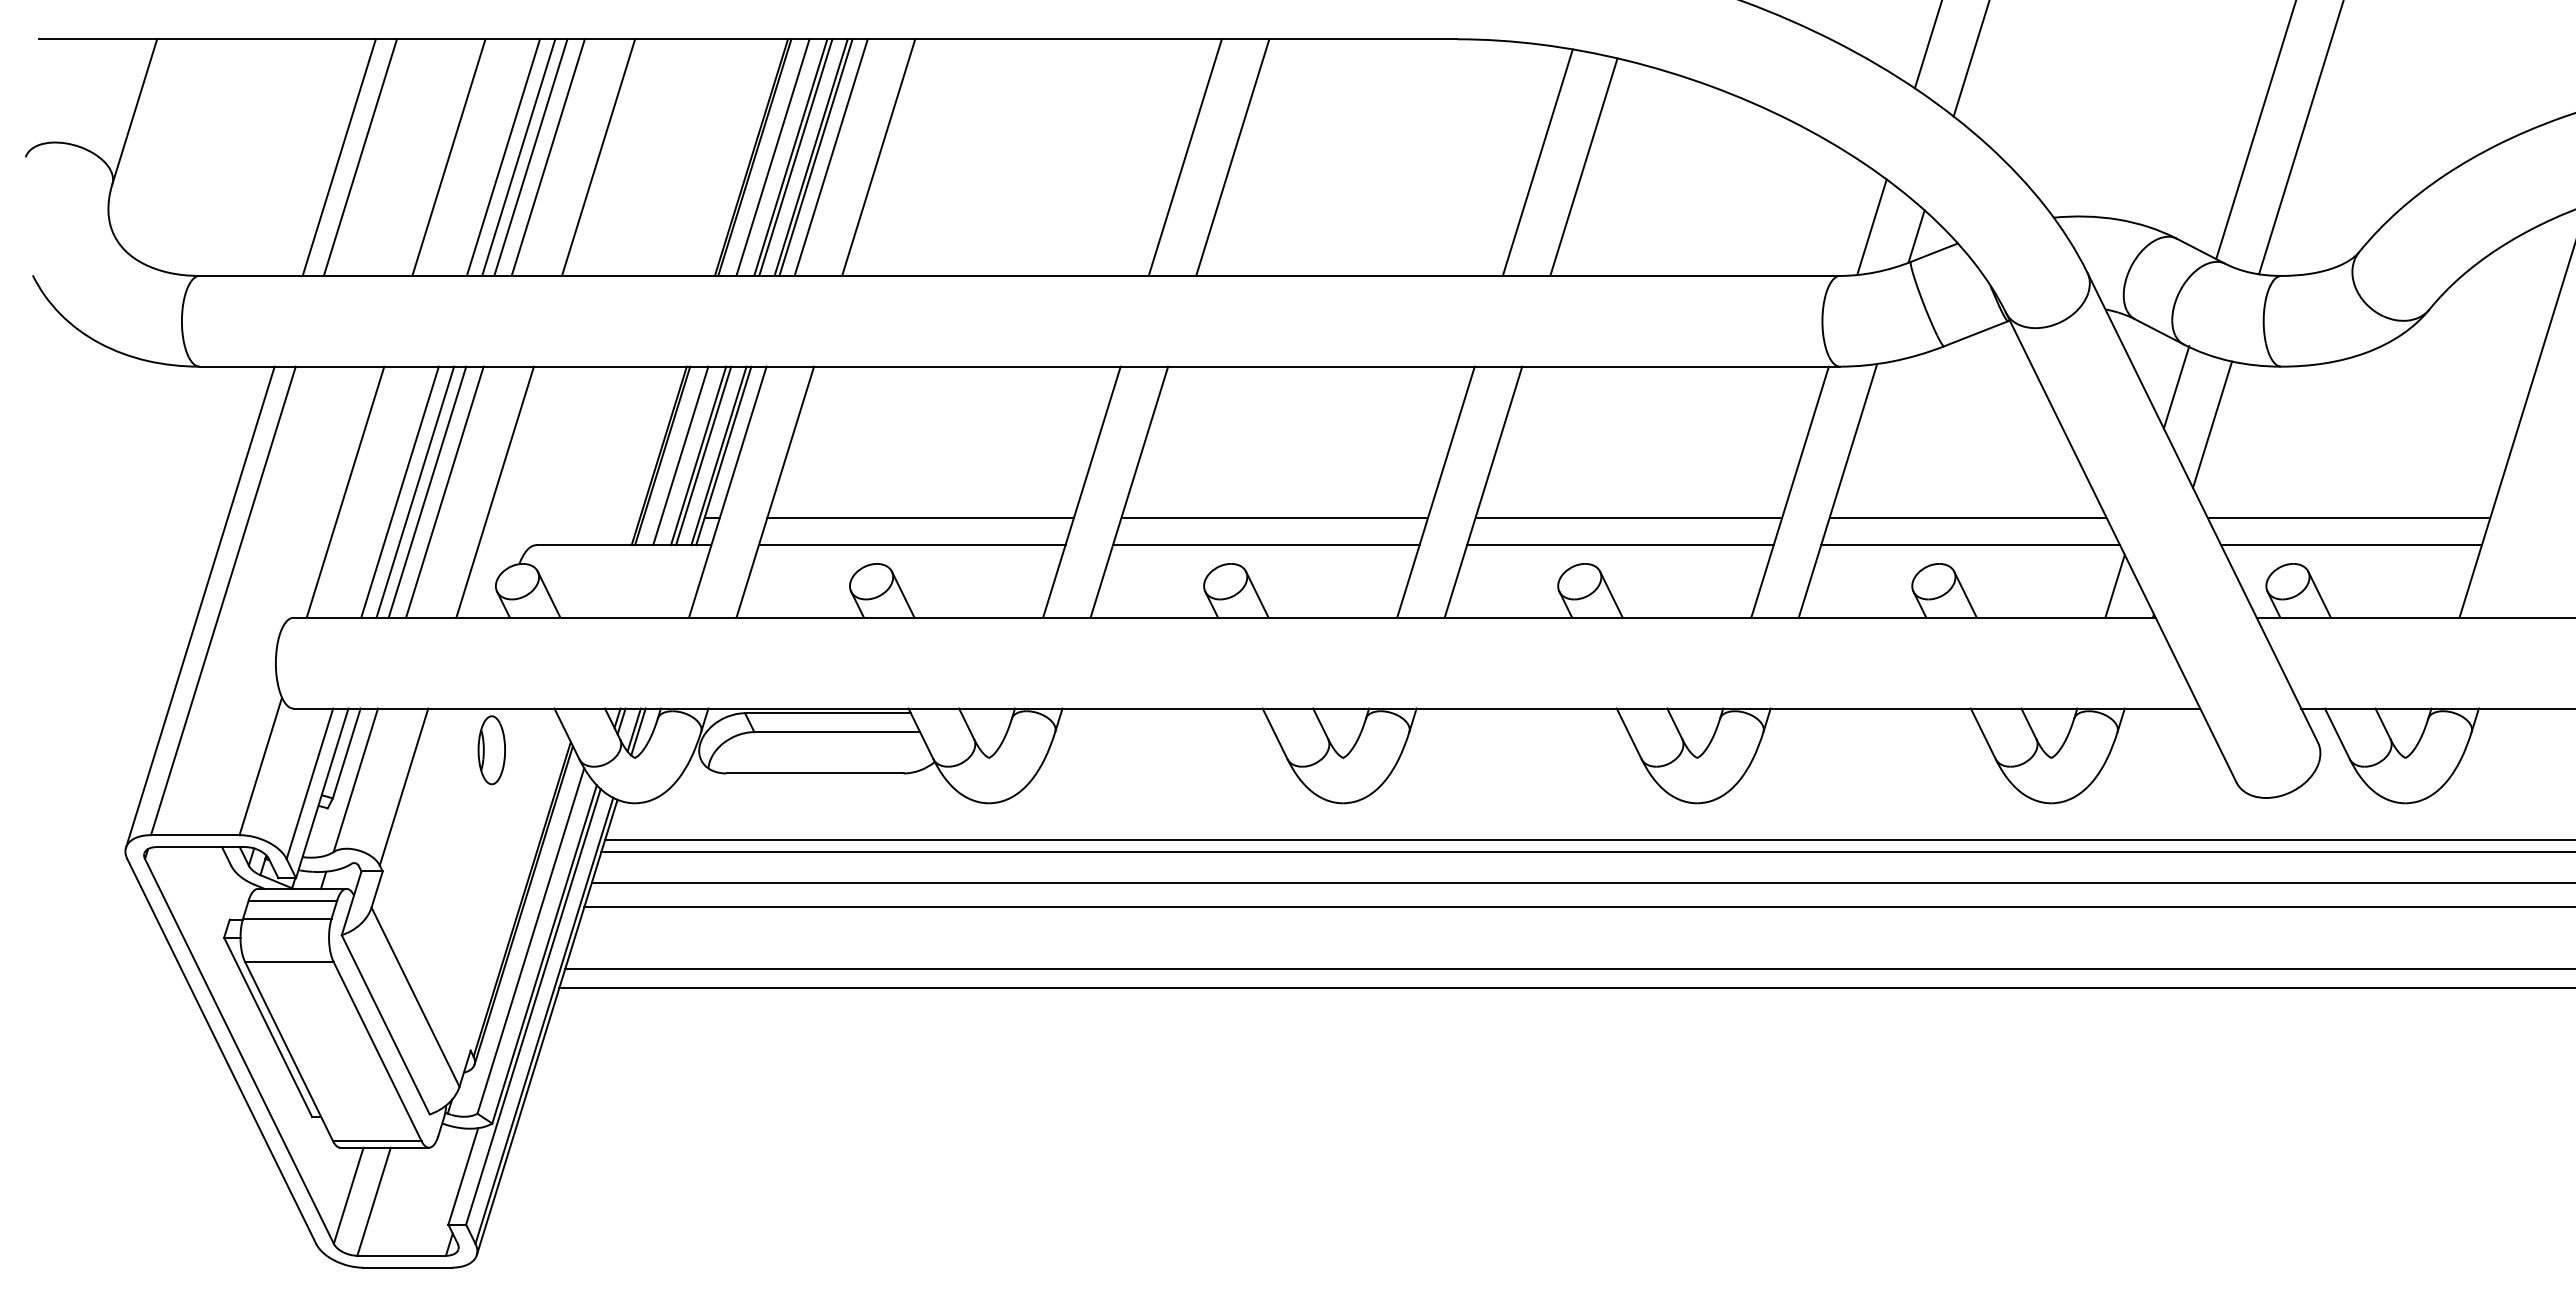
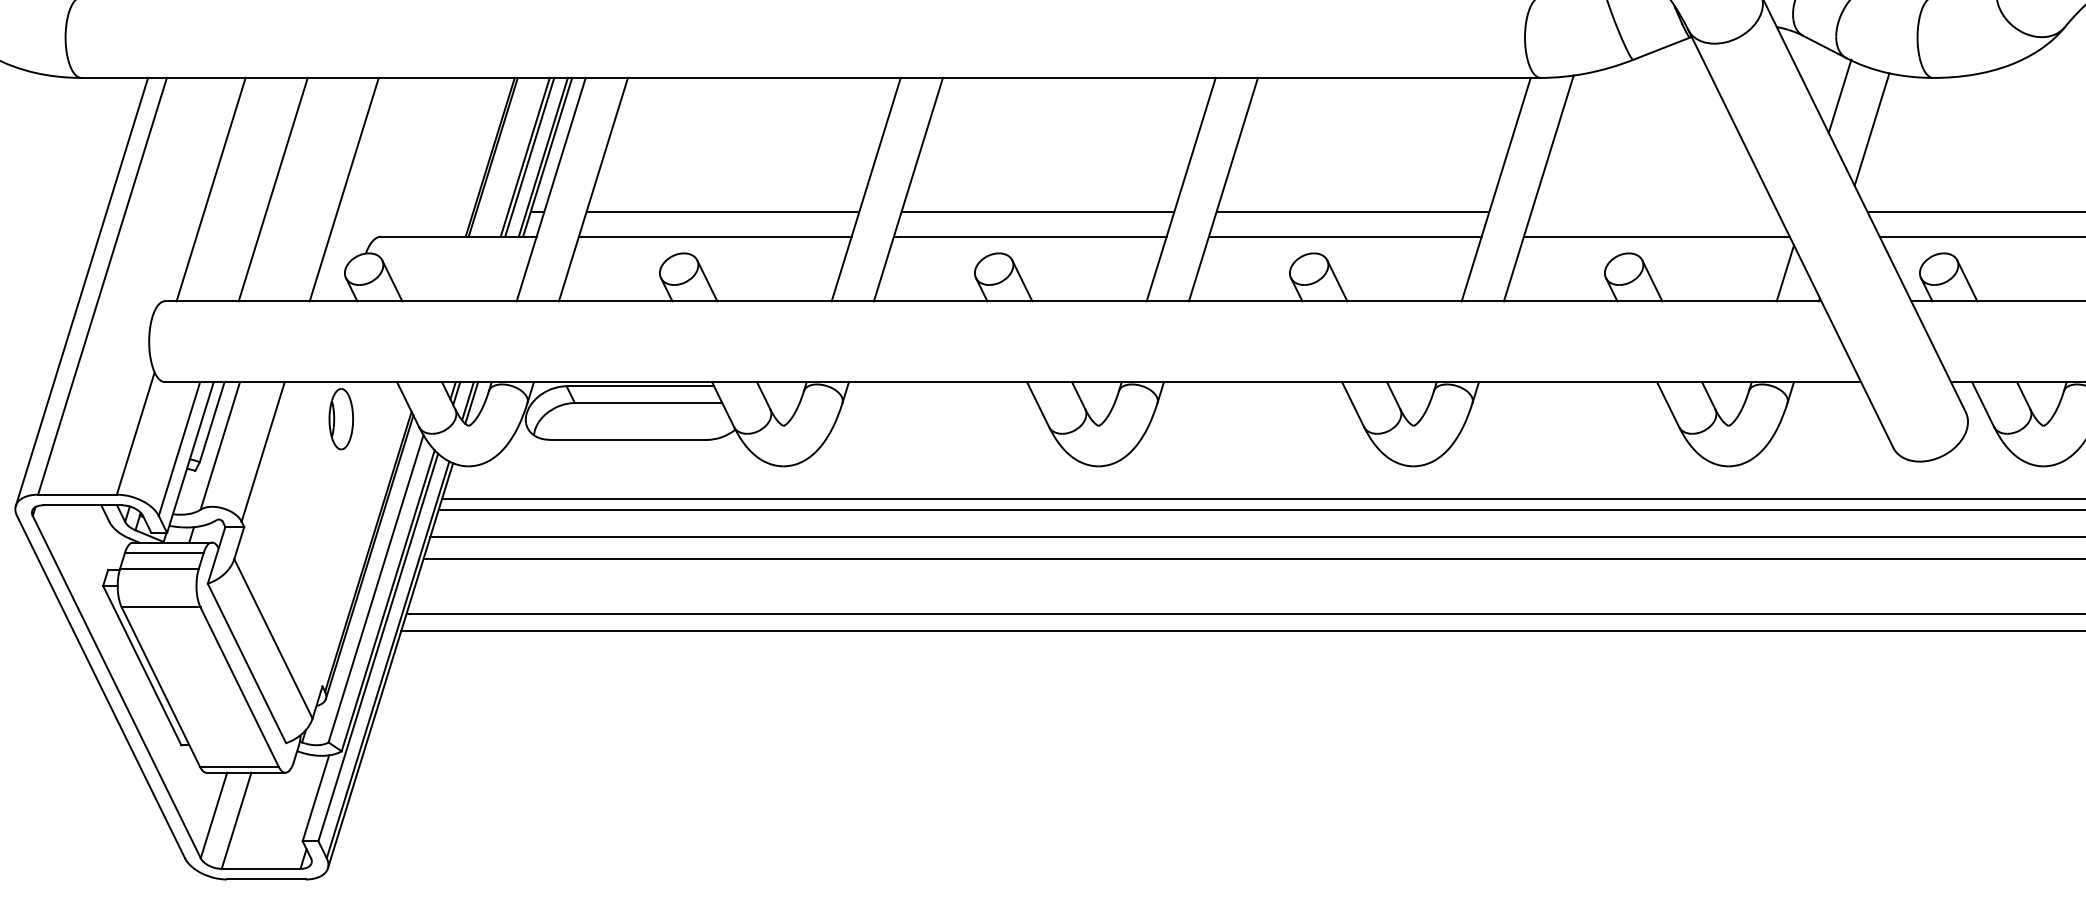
line: (680, 455) -> (509, 156), removed
line: (399, 491) -> (259, 188), removed
line: (427, 491) -> (284, 188), removed
line: (444, 491) -> (299, 188), removed
line: (1967, 517) -> (1654, 212), removed

